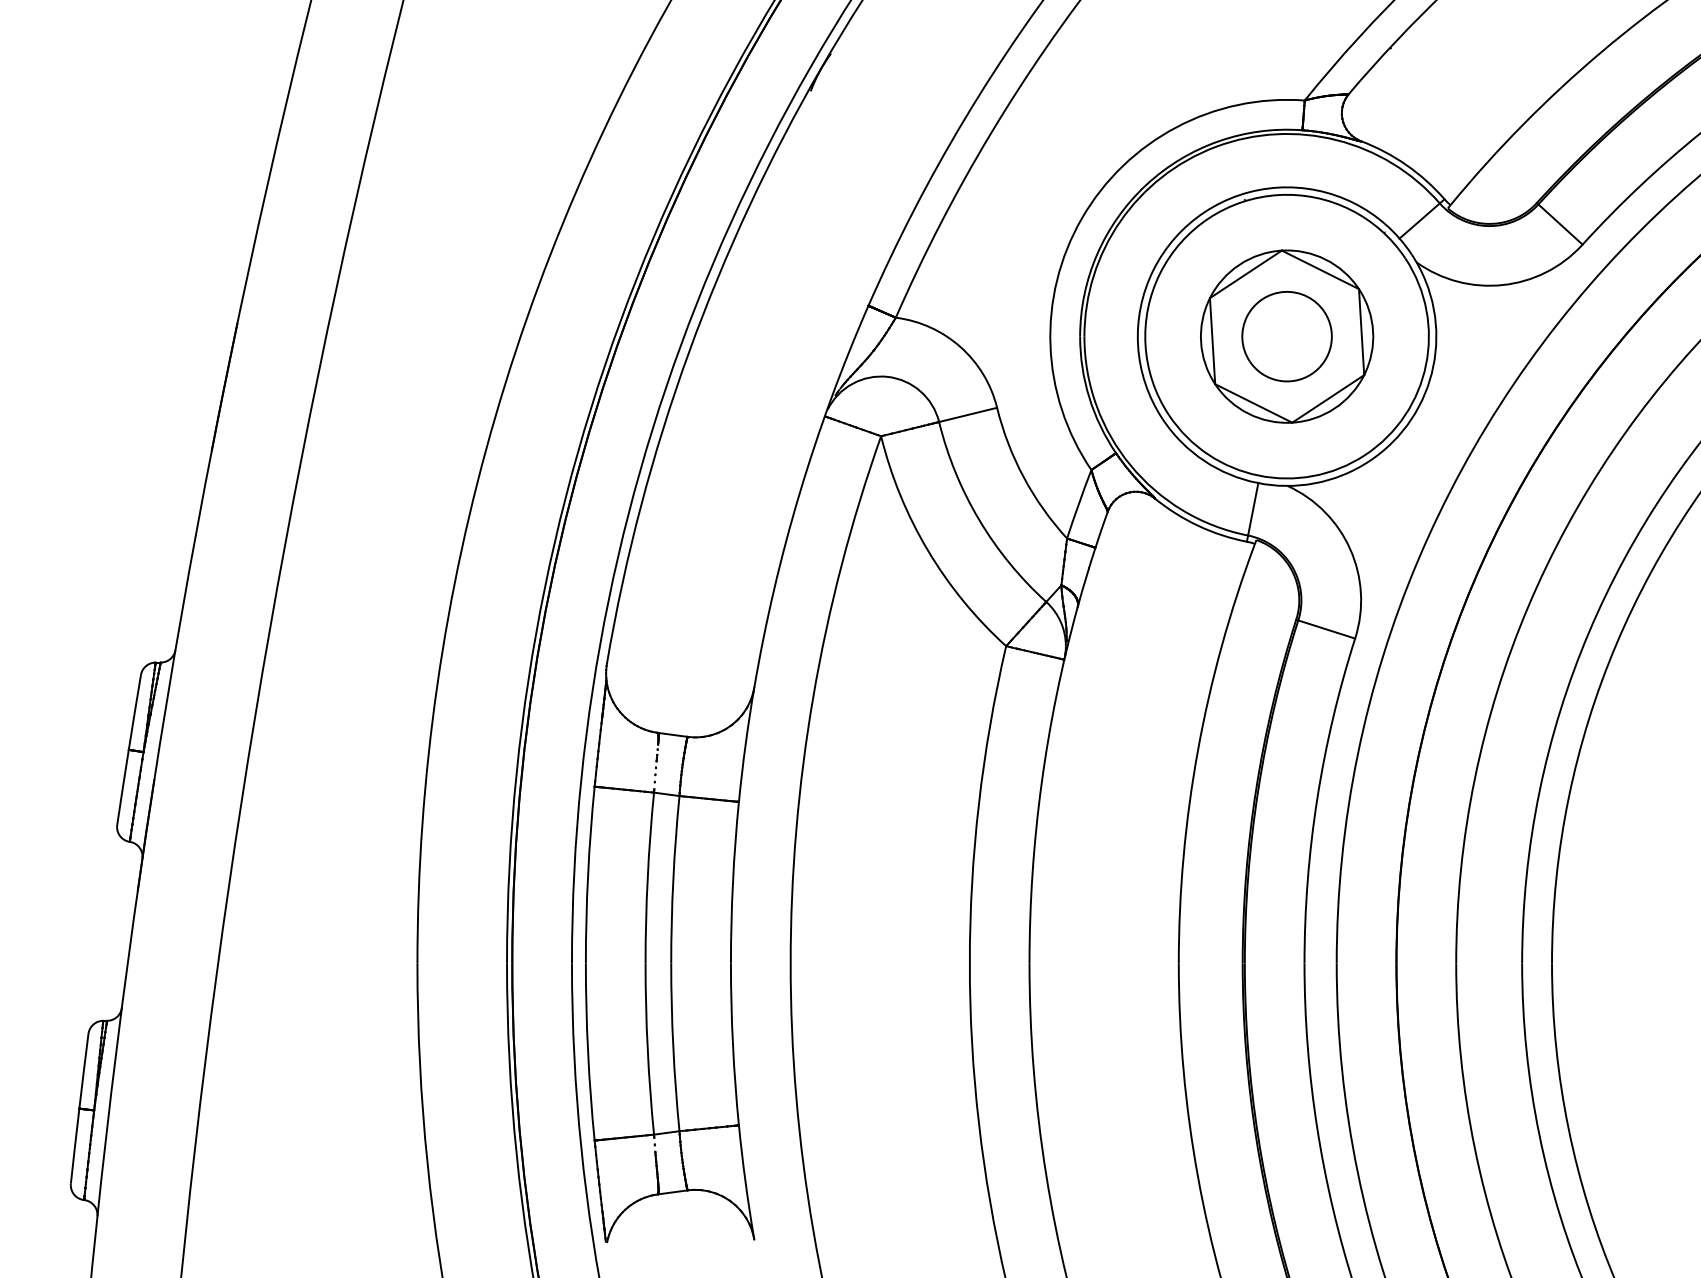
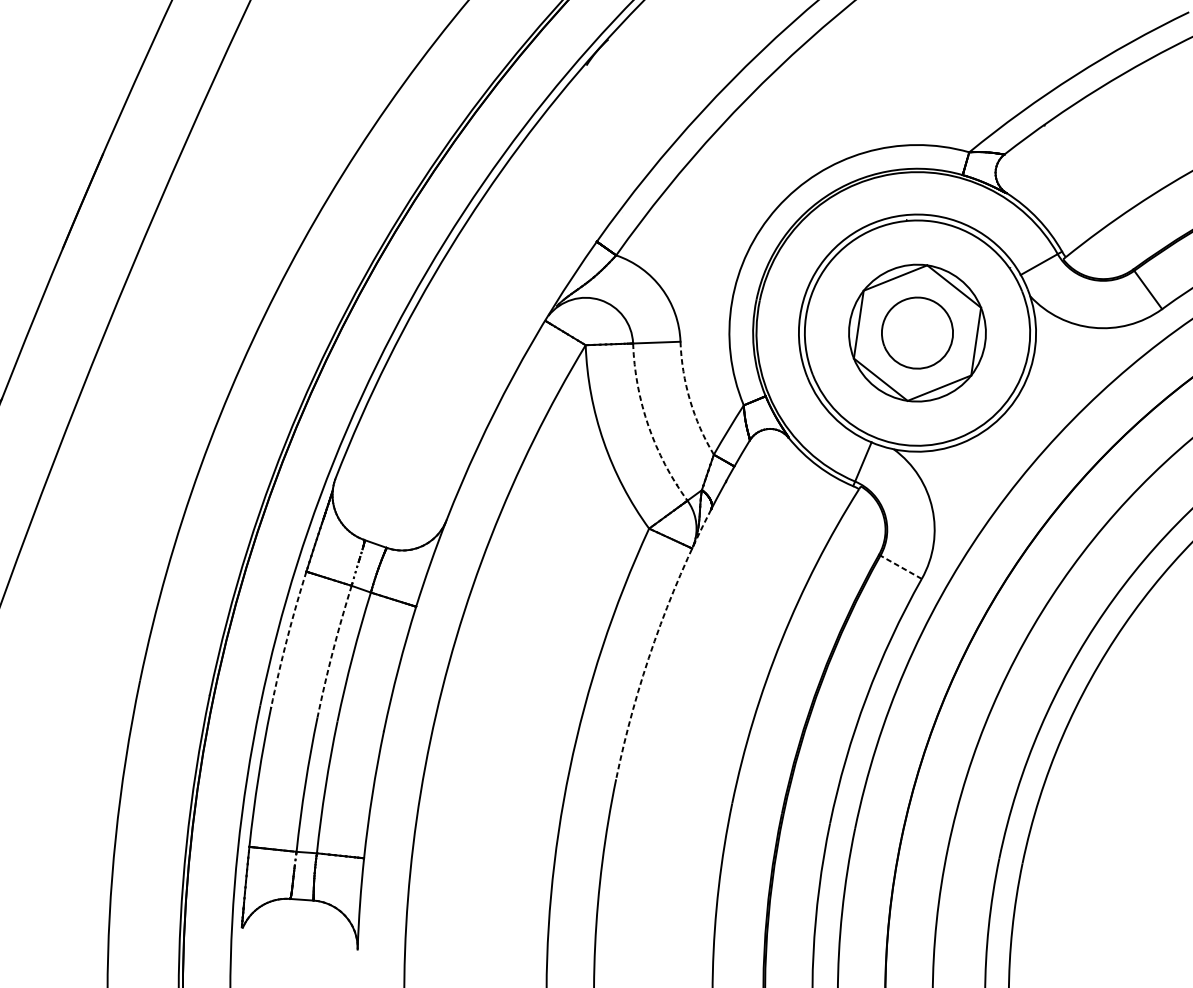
arc: (1023, 477) -> (689, 400), solid -> dashed
arc: (979, 520) -> (648, 426), solid -> dashed
line: (1326, 629) -> (900, 567), solid -> dashed
arc: (1041, 783) -> (654, 641), solid -> dashed
arc: (588, 875) -> (287, 639), solid -> dashed
arc: (647, 878) -> (332, 651), solid -> dashed

